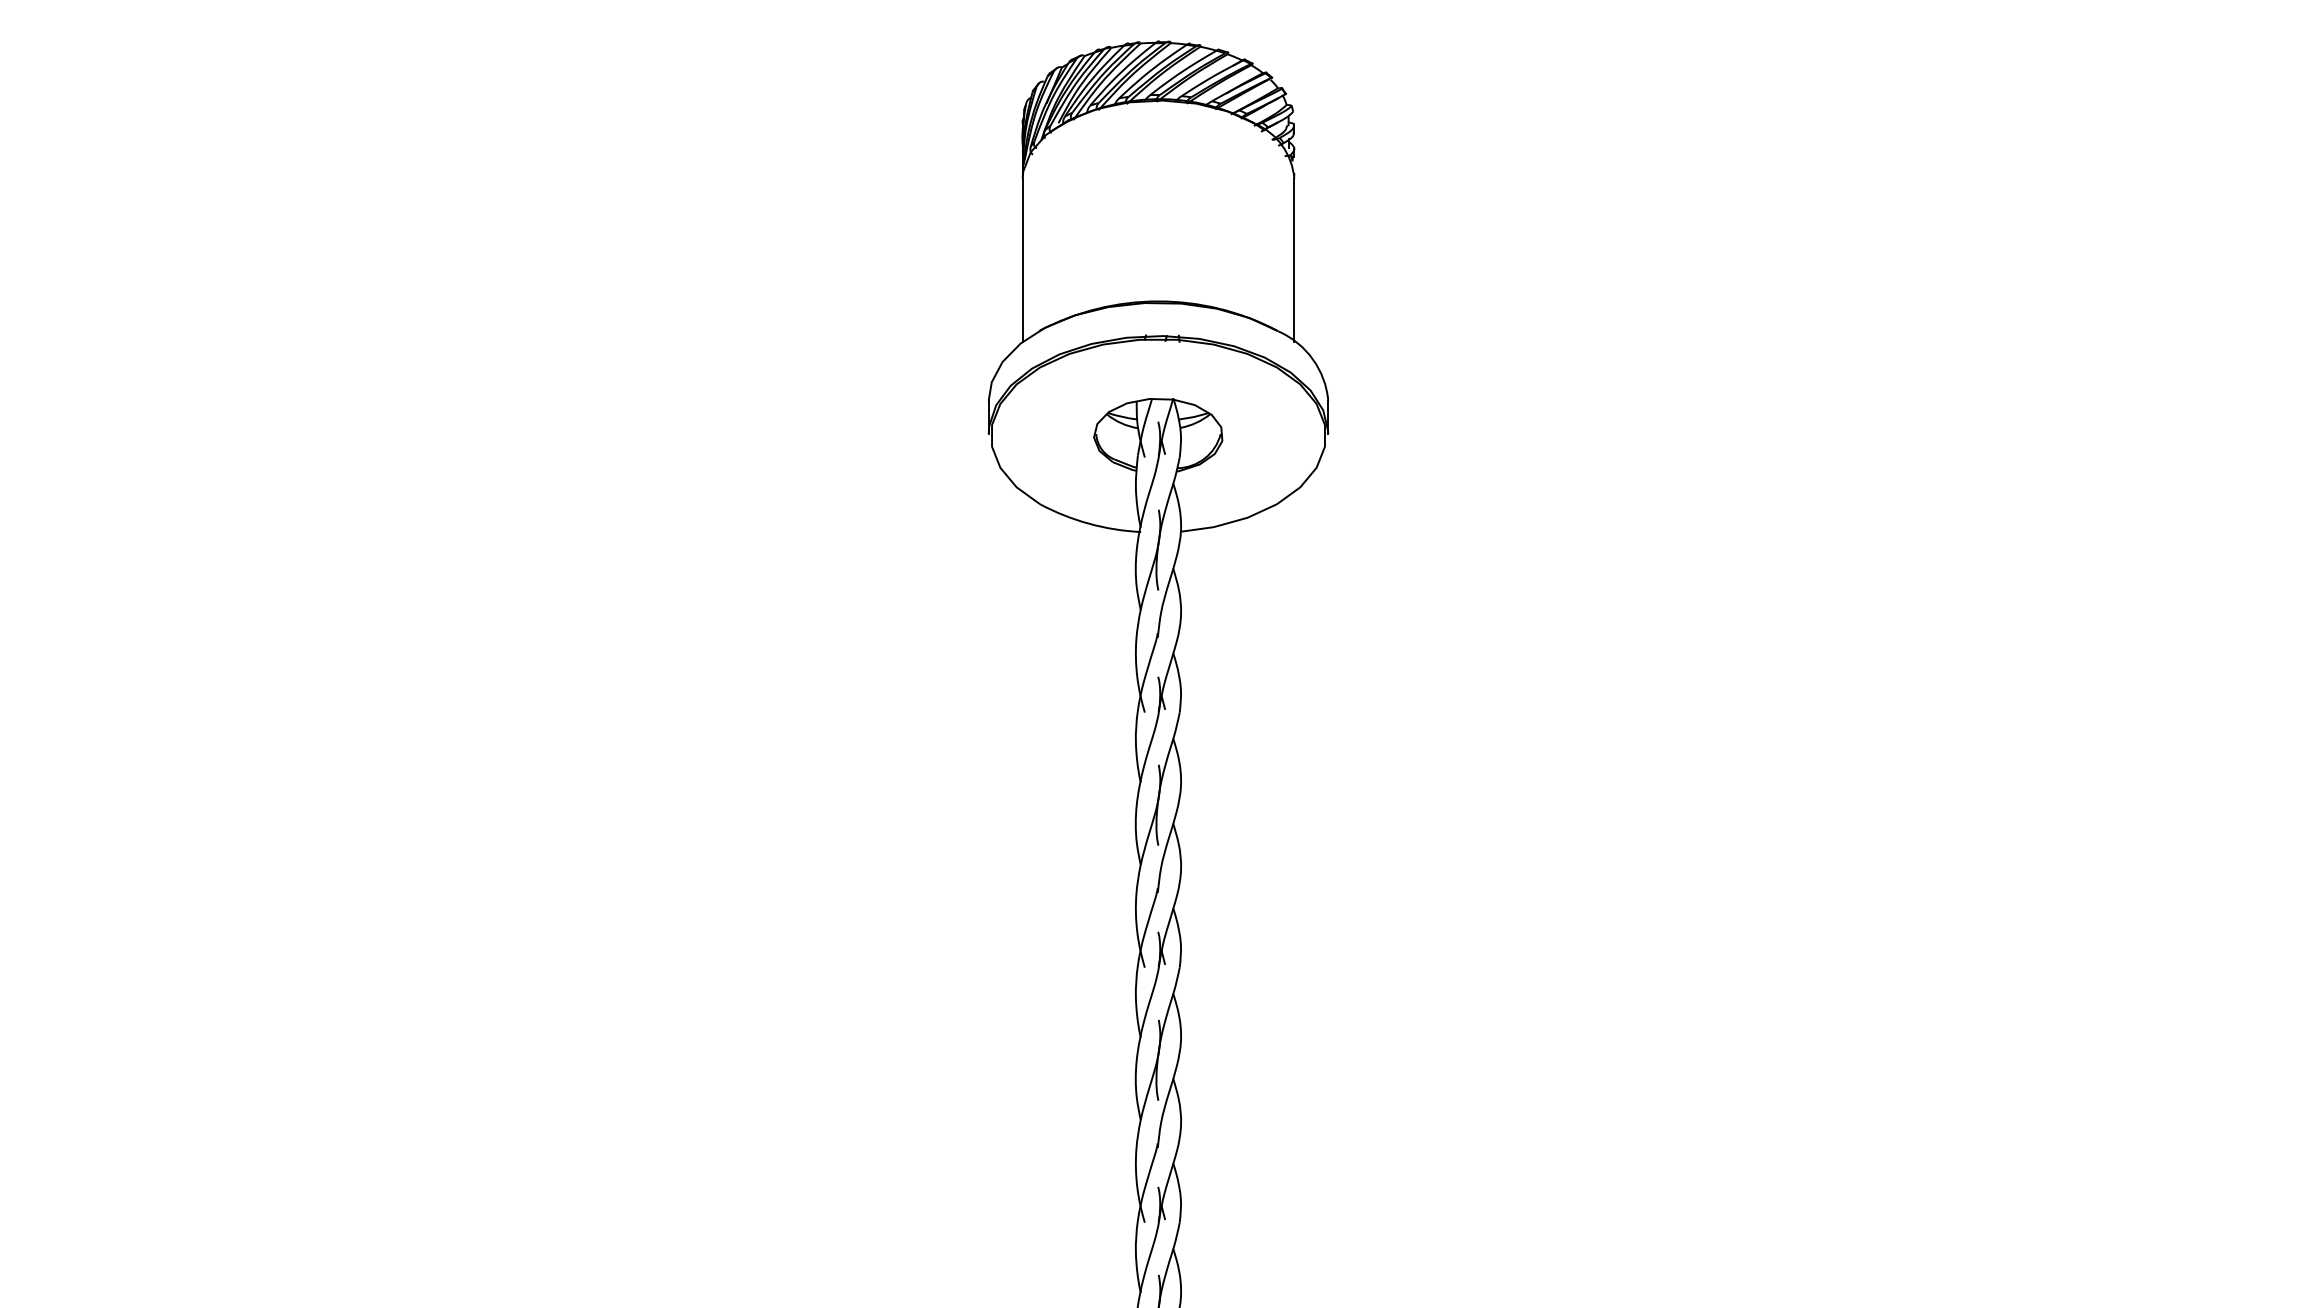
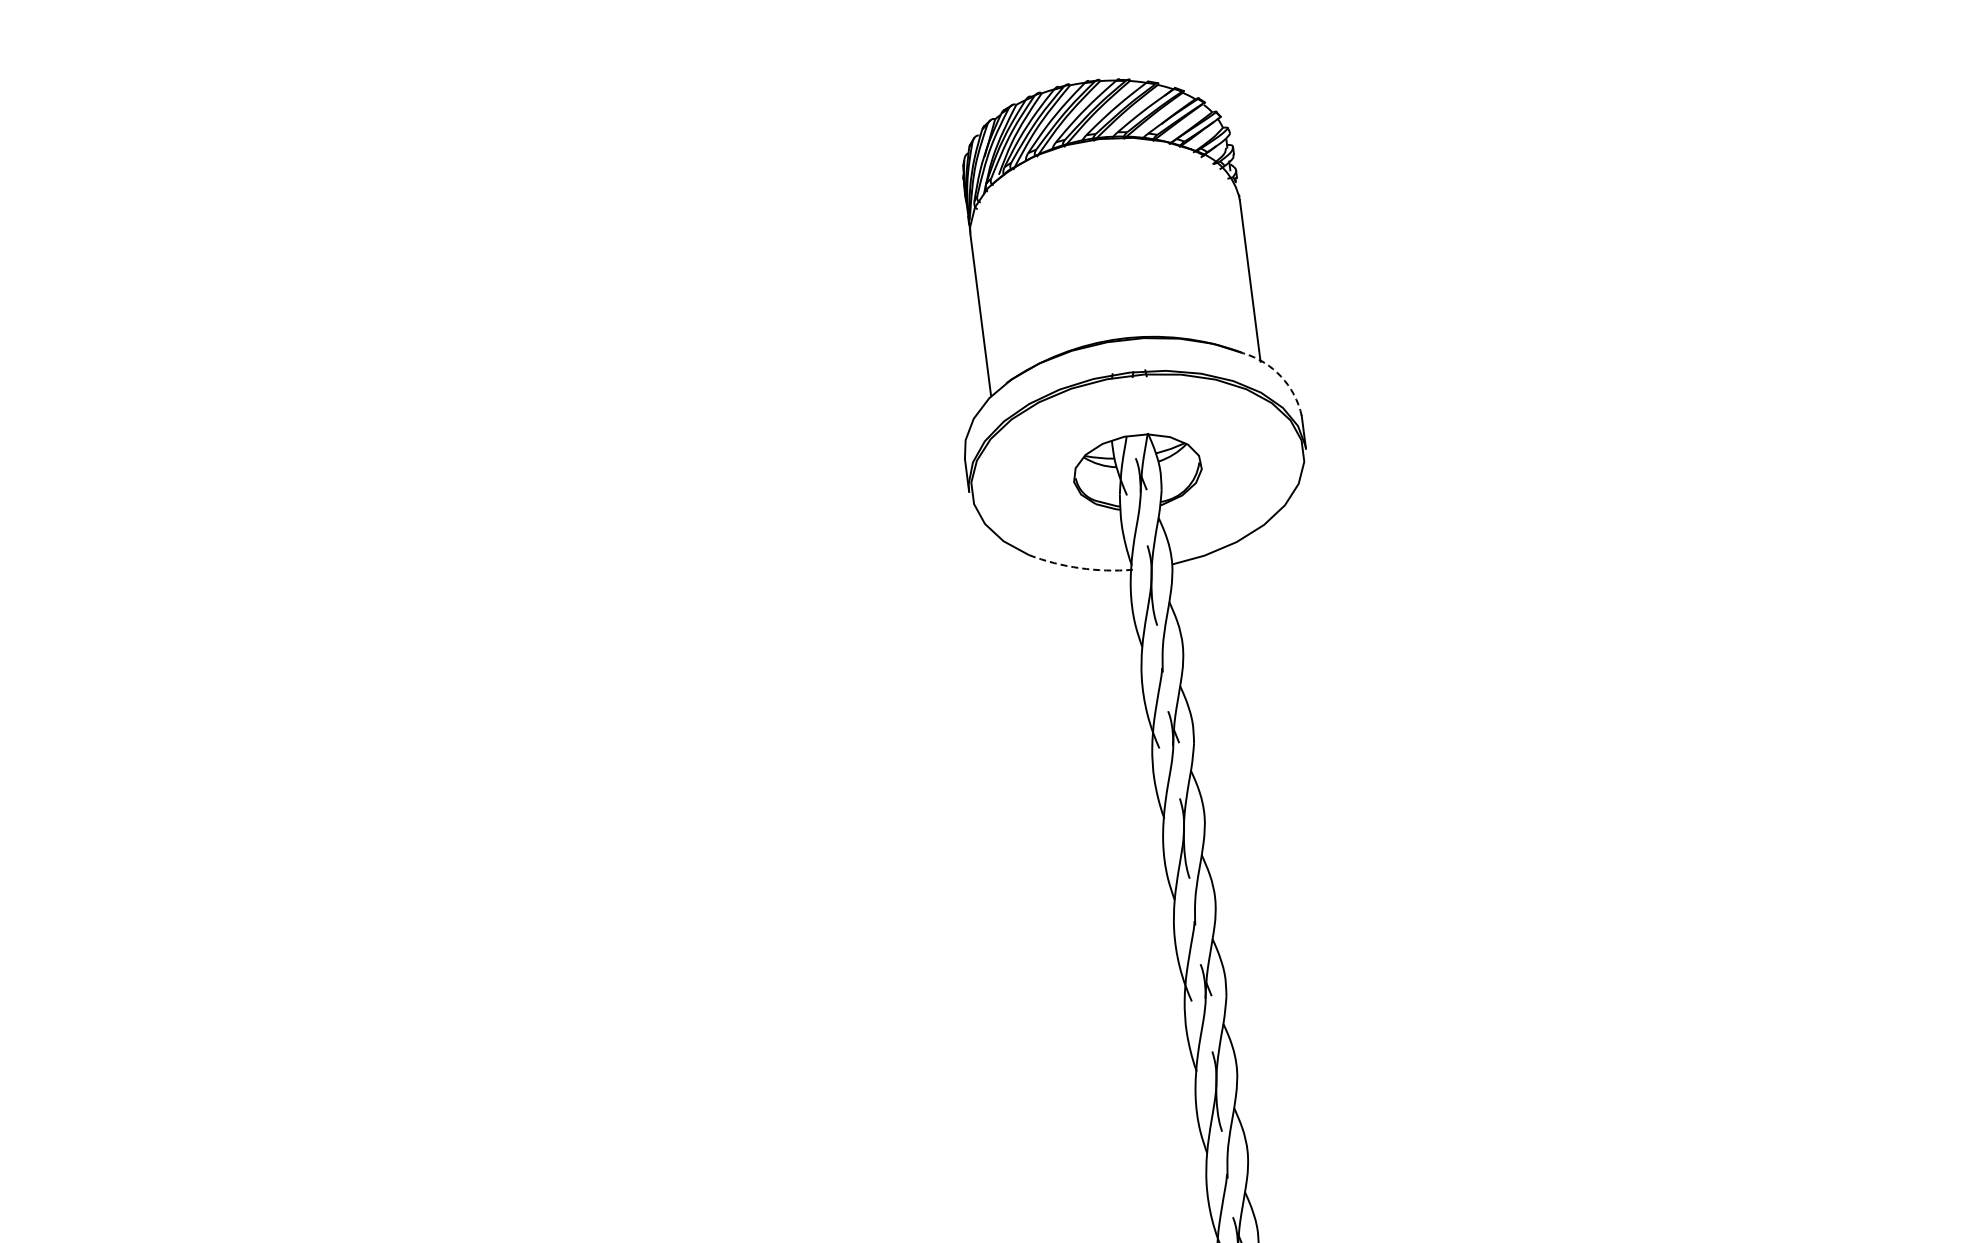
arc: (1312, 359) -> (1280, 376), solid -> dashed
arc: (1089, 523) -> (1080, 567), solid -> dashed

